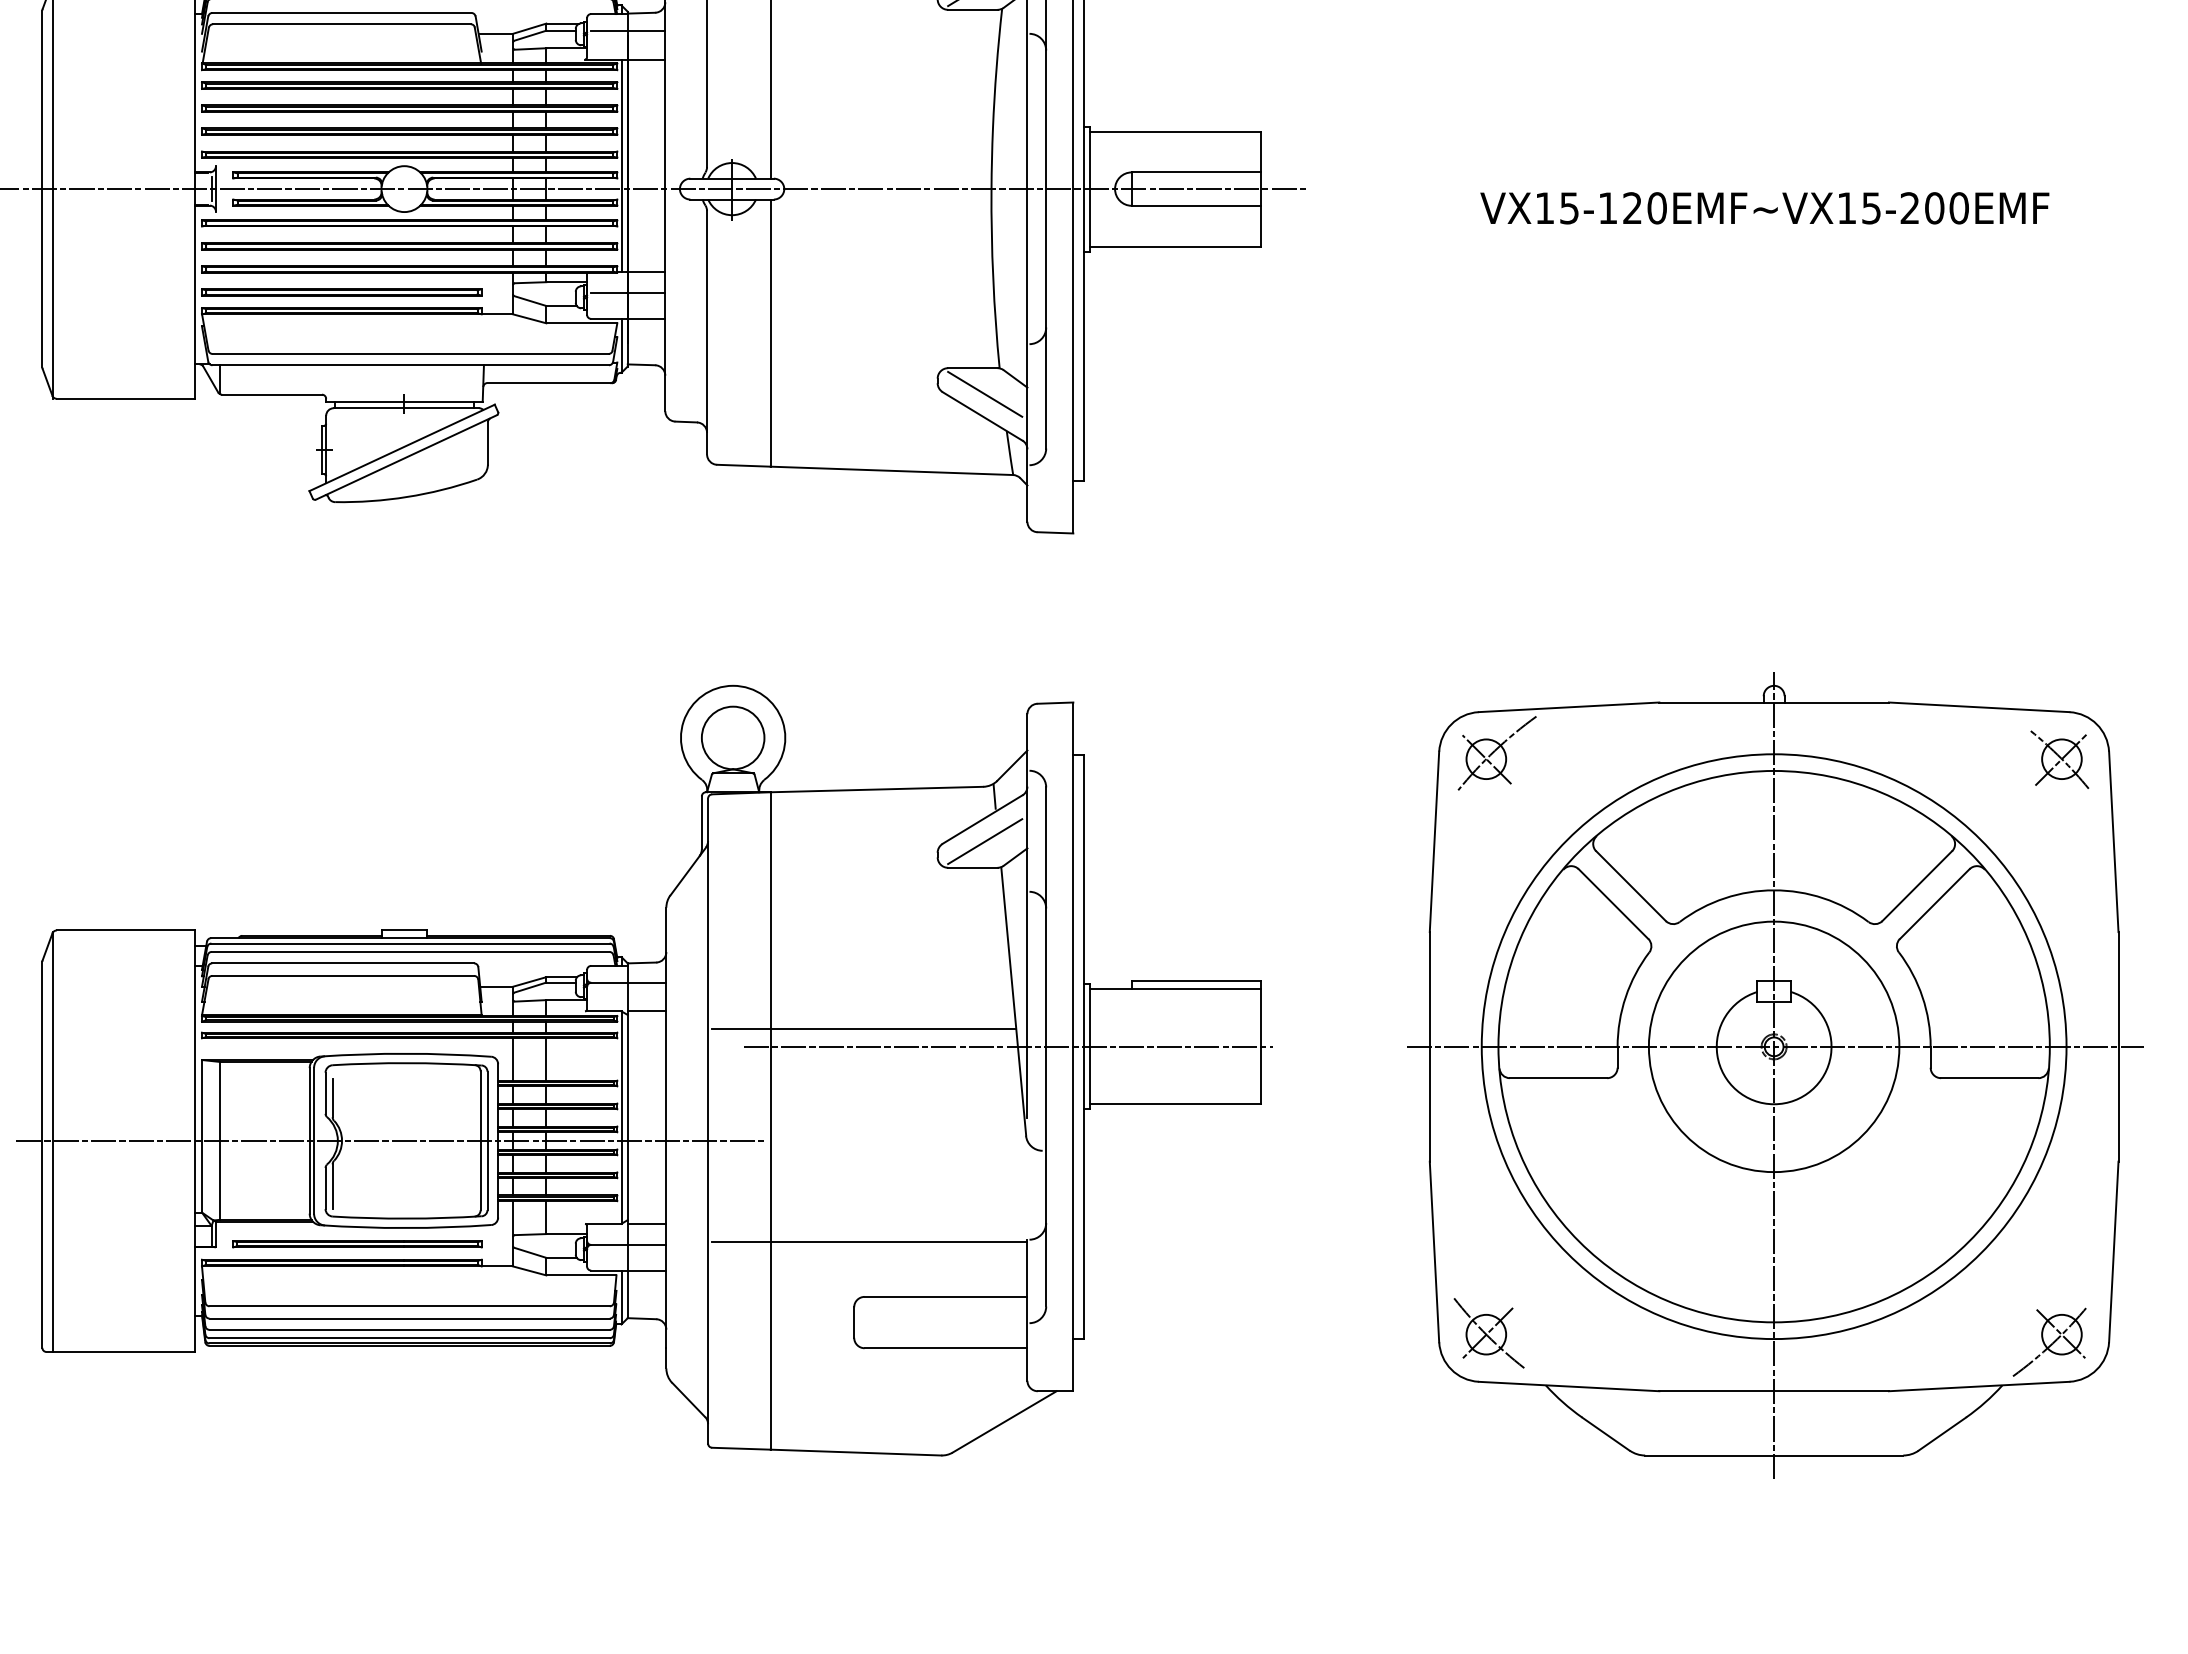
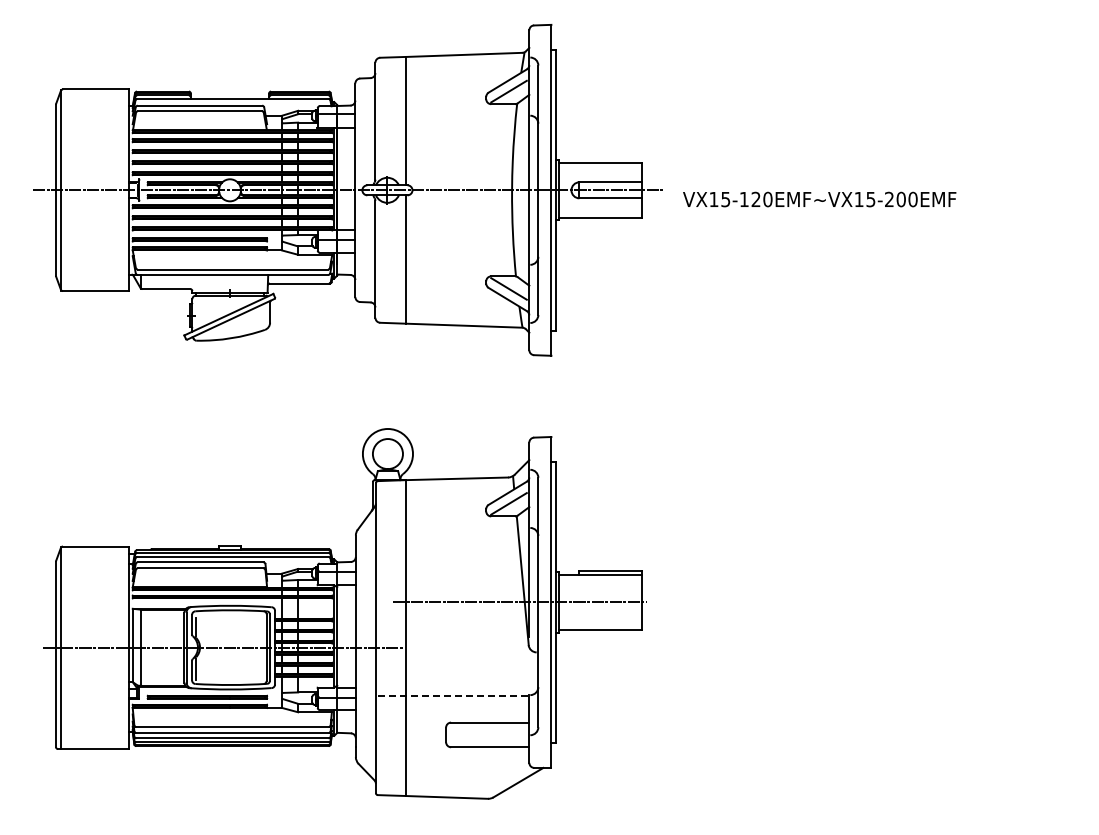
text: (1764, 208) -> (819, 199), moved
line: (863, 1030) -> (450, 594), removed
part: (1774, 1076) -> (888, 616), removed
line: (869, 1242) -> (453, 696), solid -> dashed

